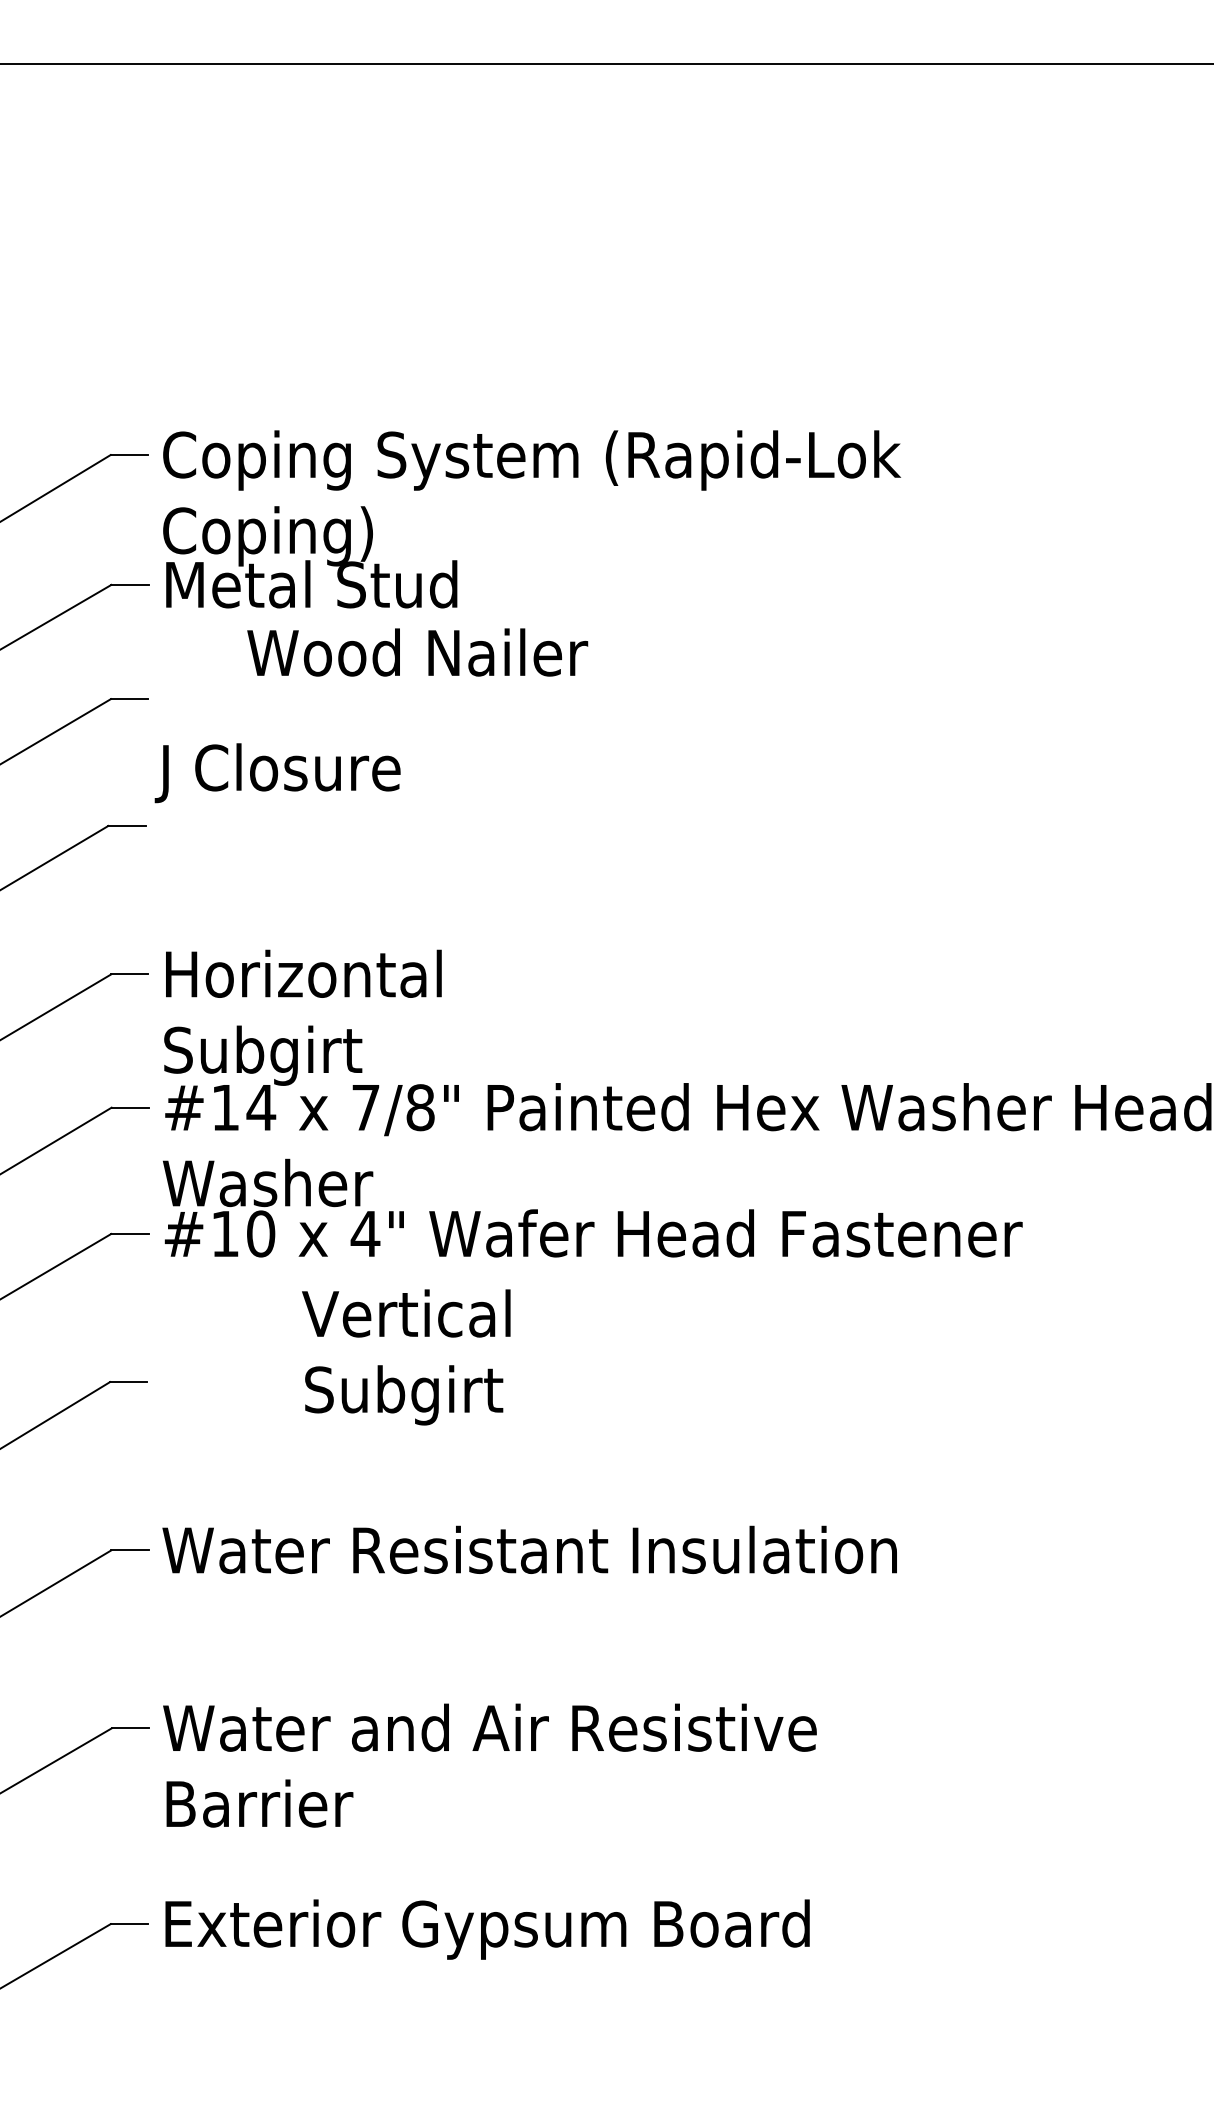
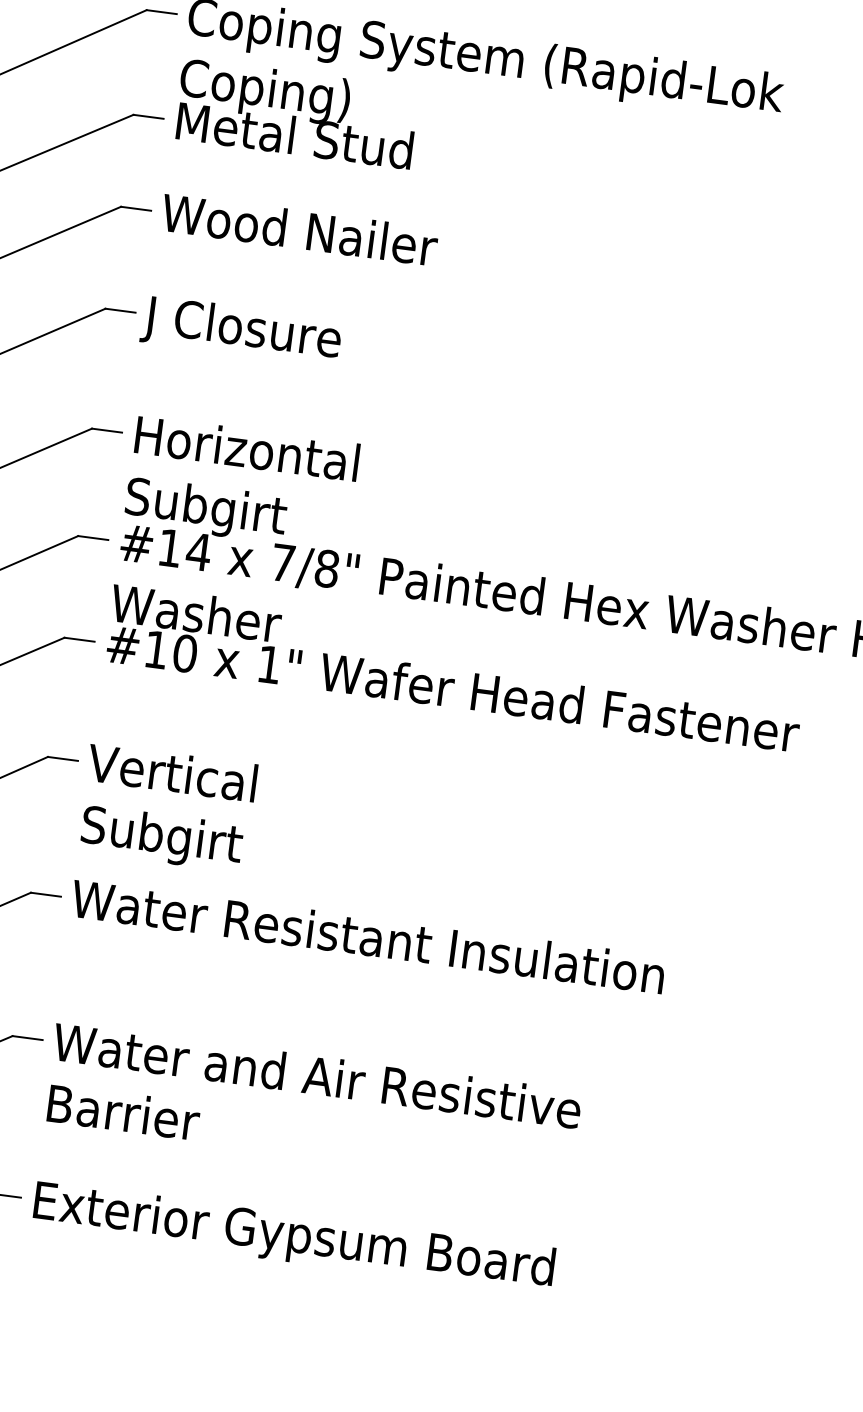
text: (417, 652) -> (299, 229), moved
text: (277, 773) -> (241, 331), moved
text: (365, 1233) -> (269, 664), 4" -> 1"
text: (406, 1357) -> (167, 808), moved

